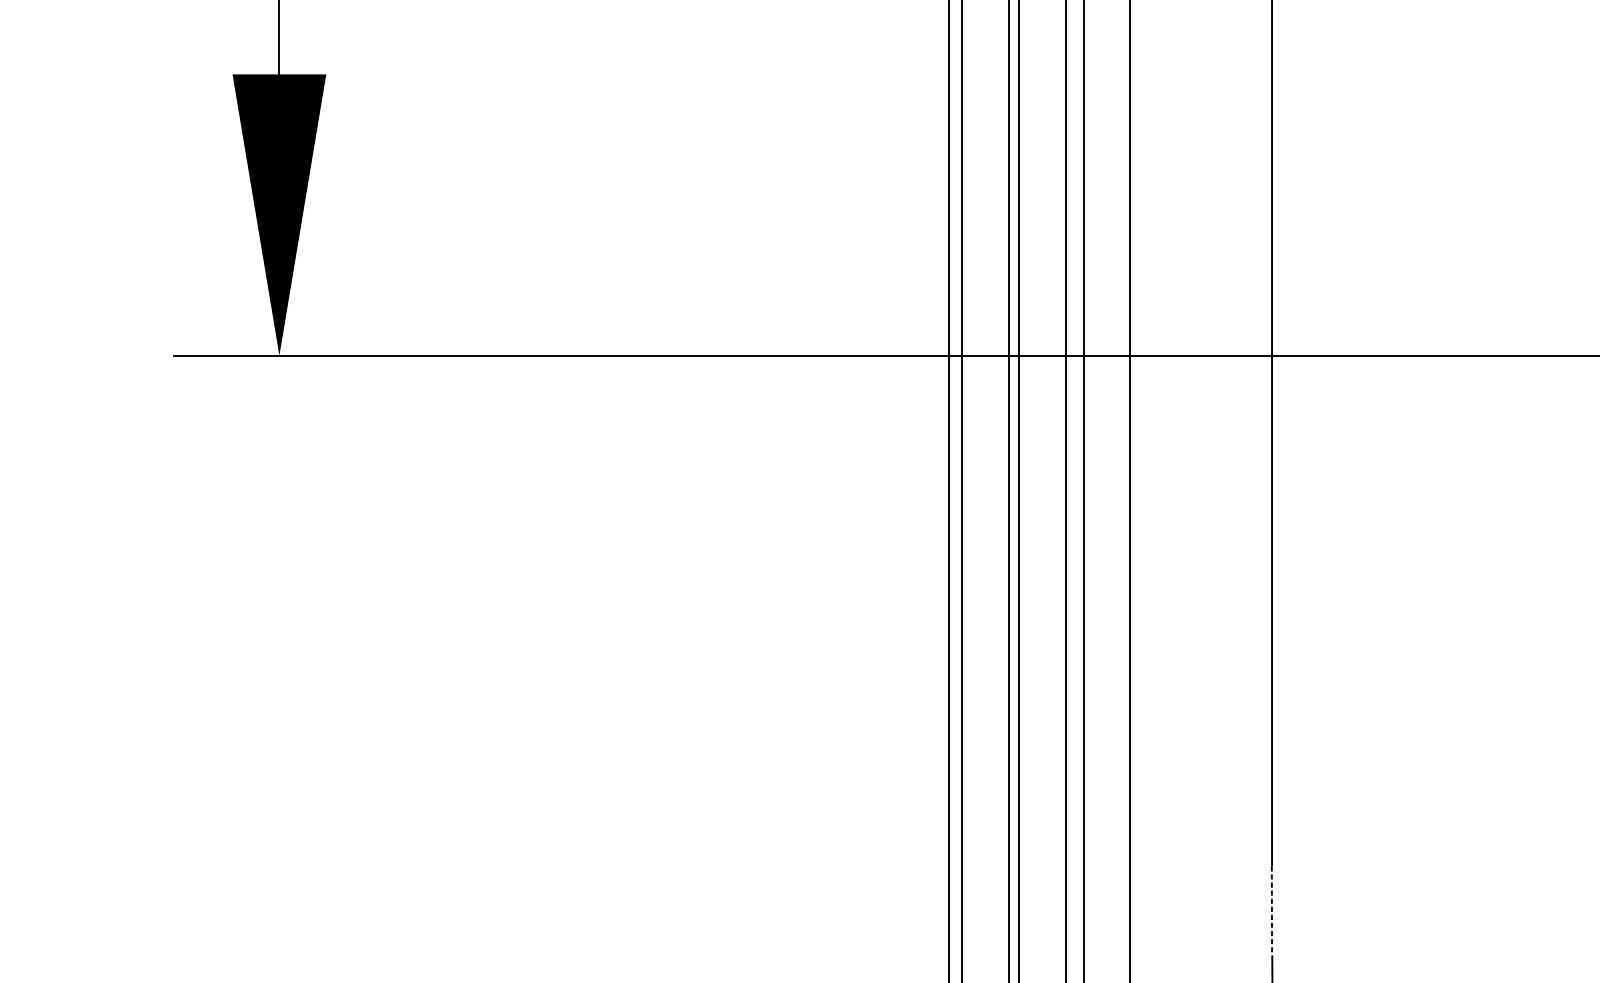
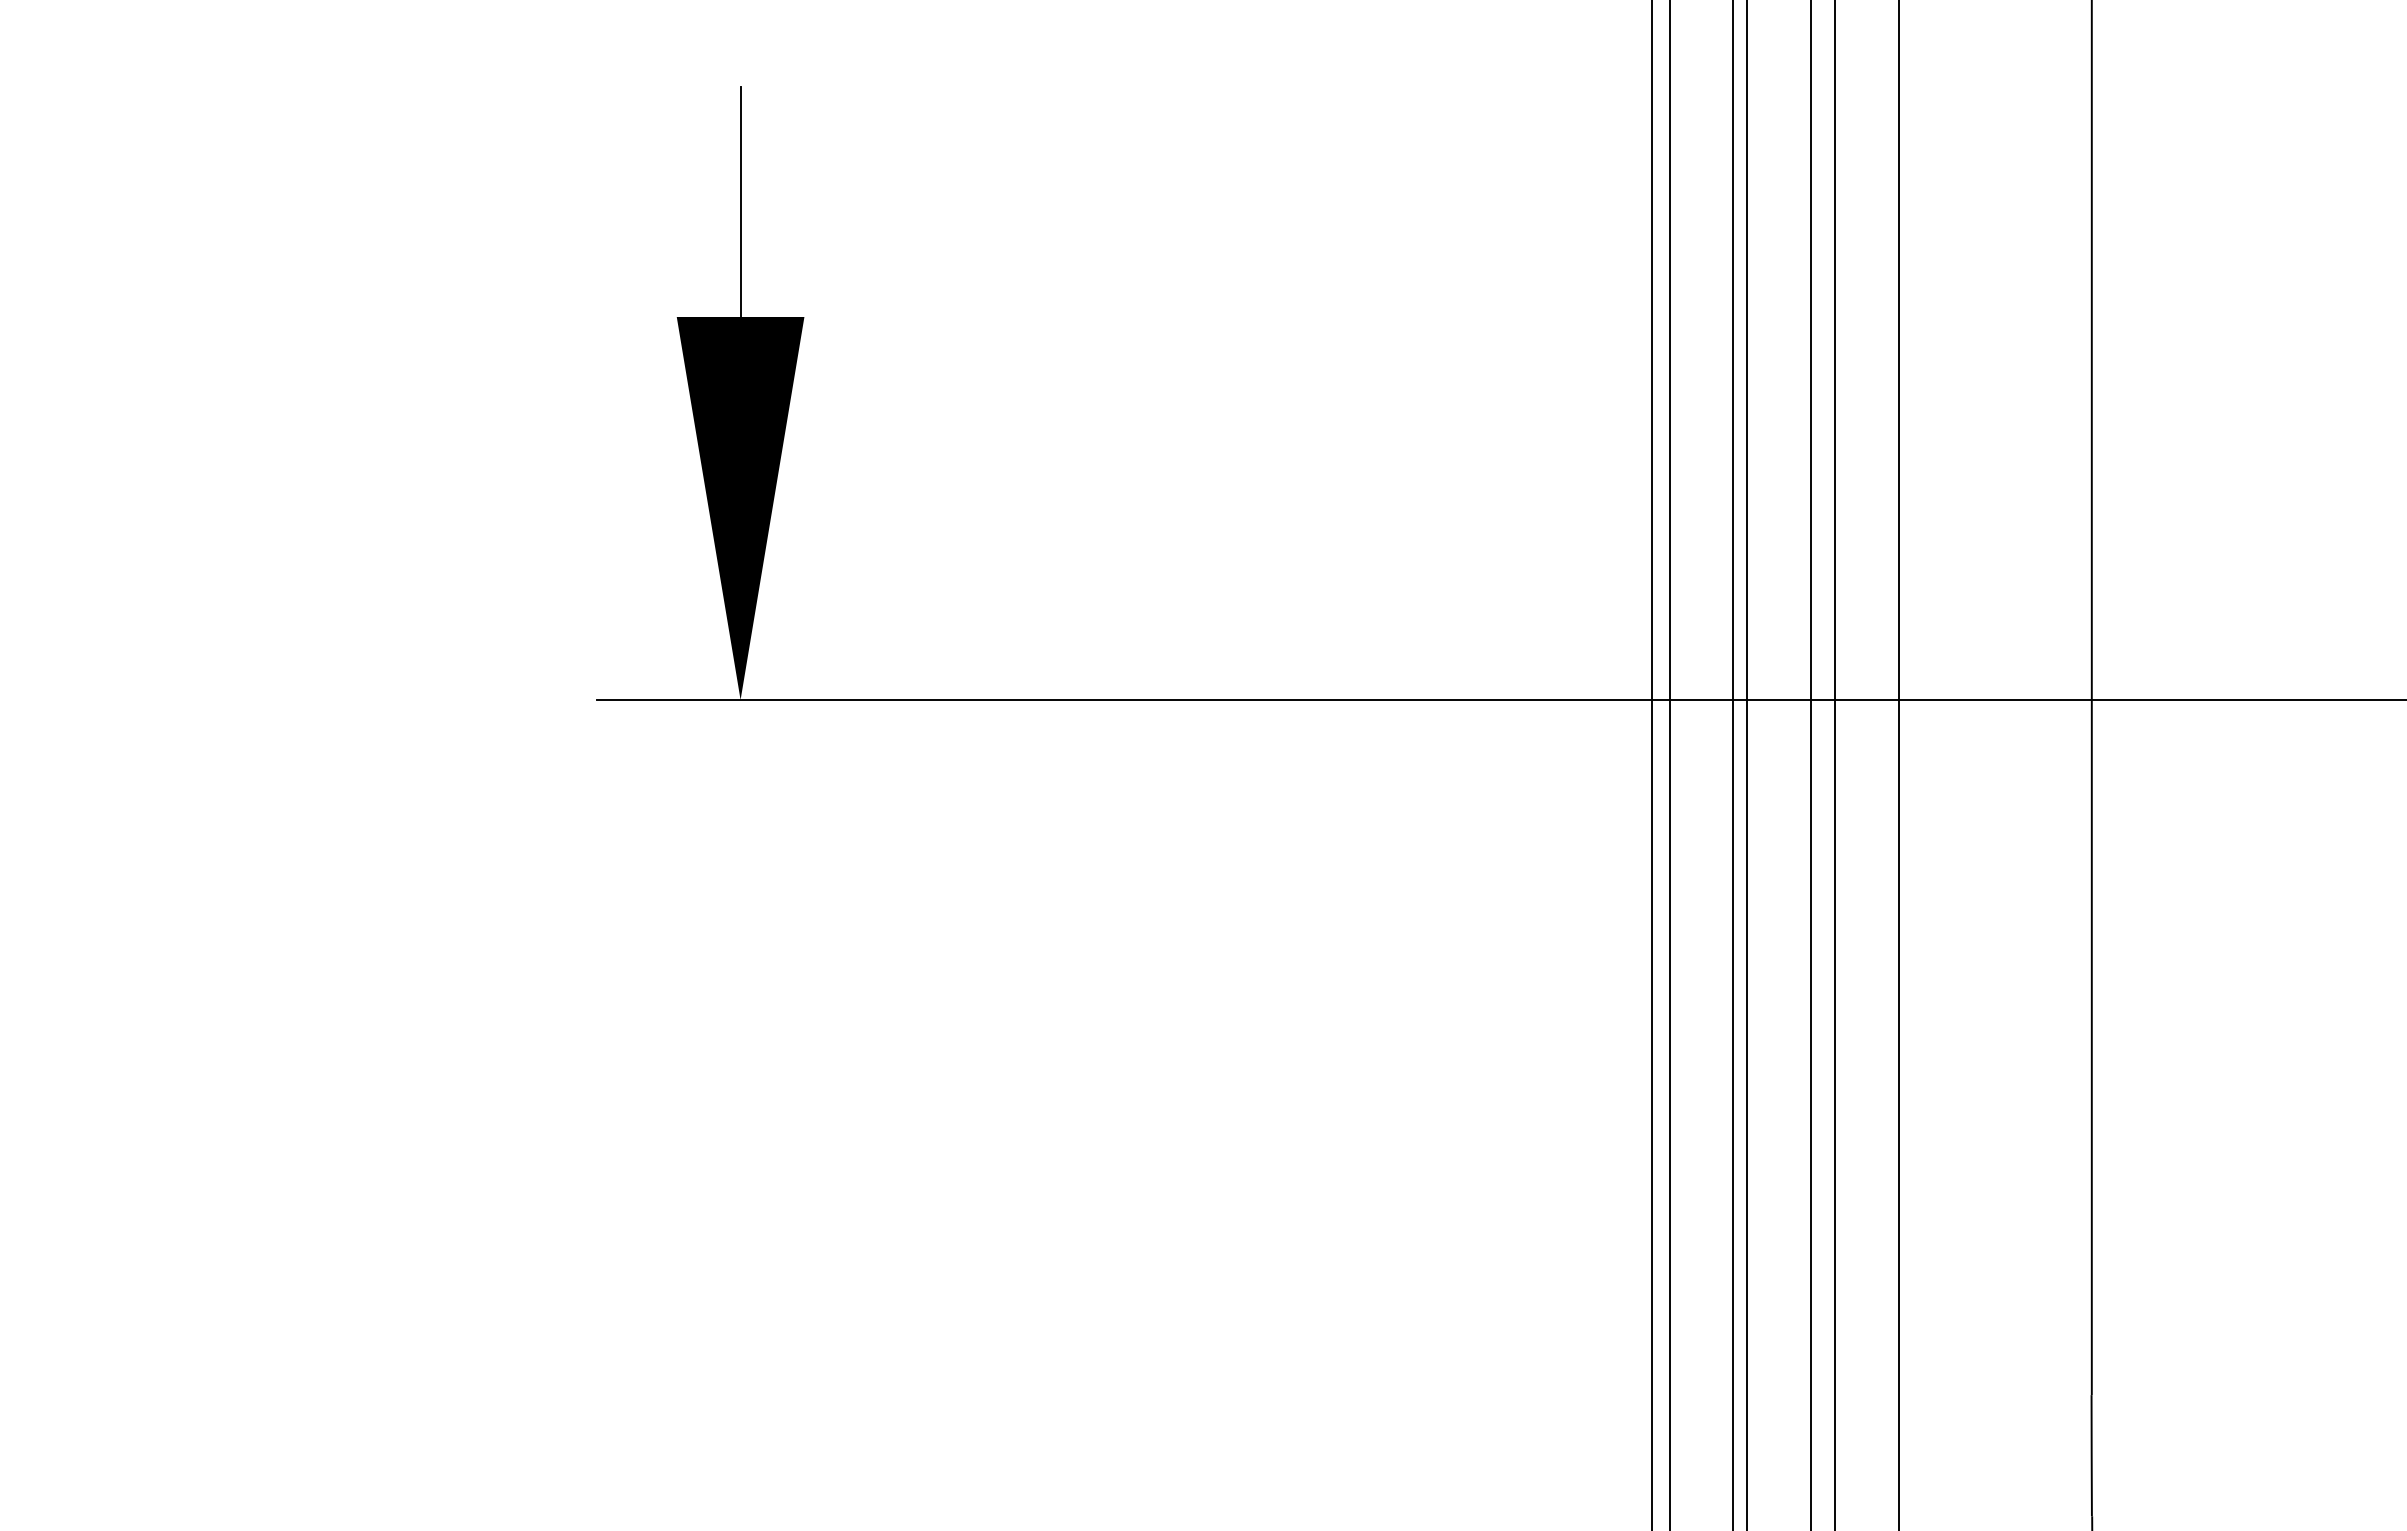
arc: (1271, 910) -> (2091, 1455), dashed -> solid

